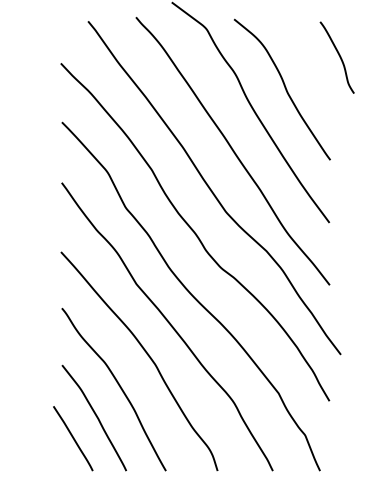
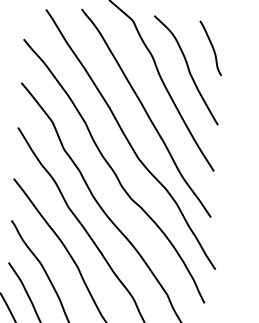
curve: (338, 55) -> (211, 46), moved

